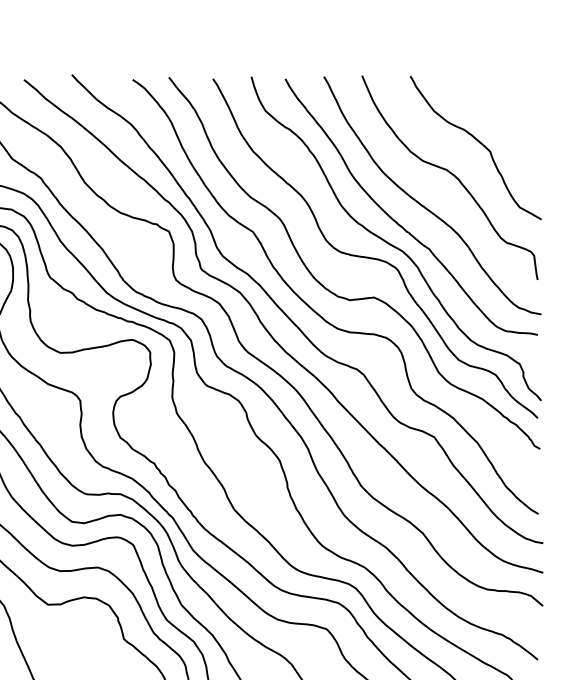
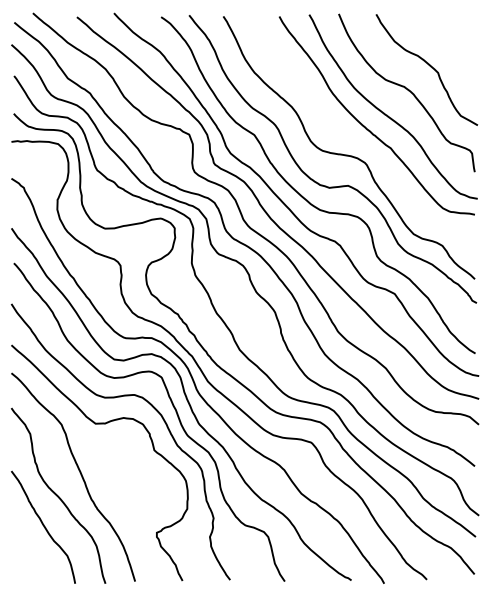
curve: (392, 244) -> (362, 144), removed

